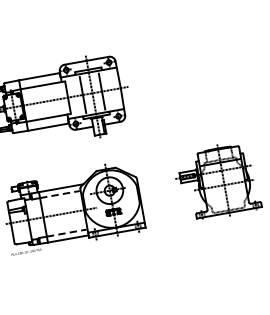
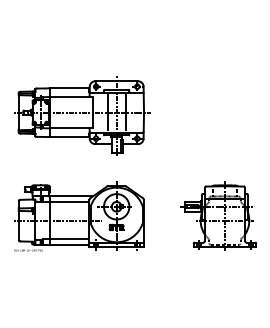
line: (60, 194) -> (69, 202), dashed -> solid
line: (67, 233) -> (69, 239), dashed -> solid

